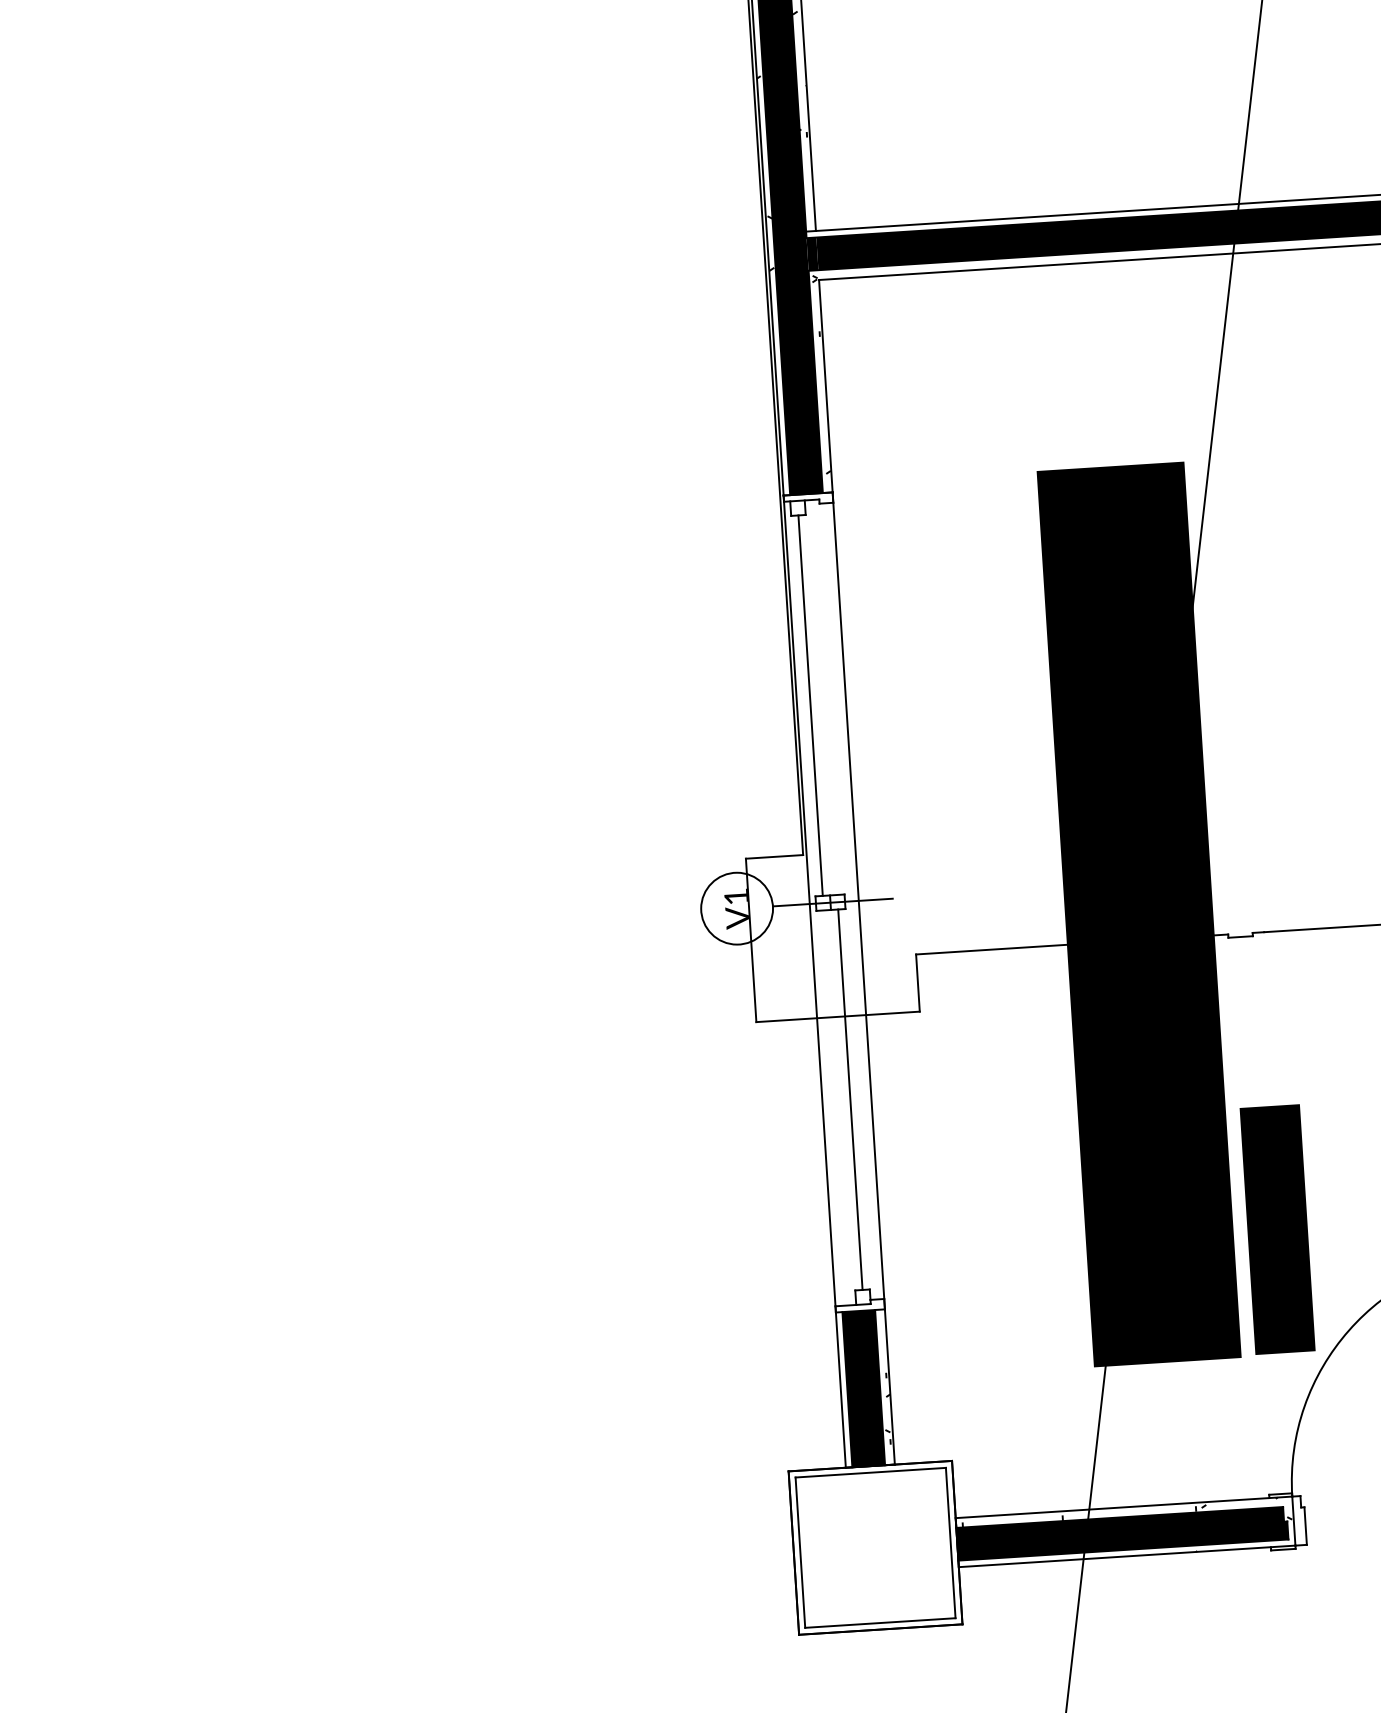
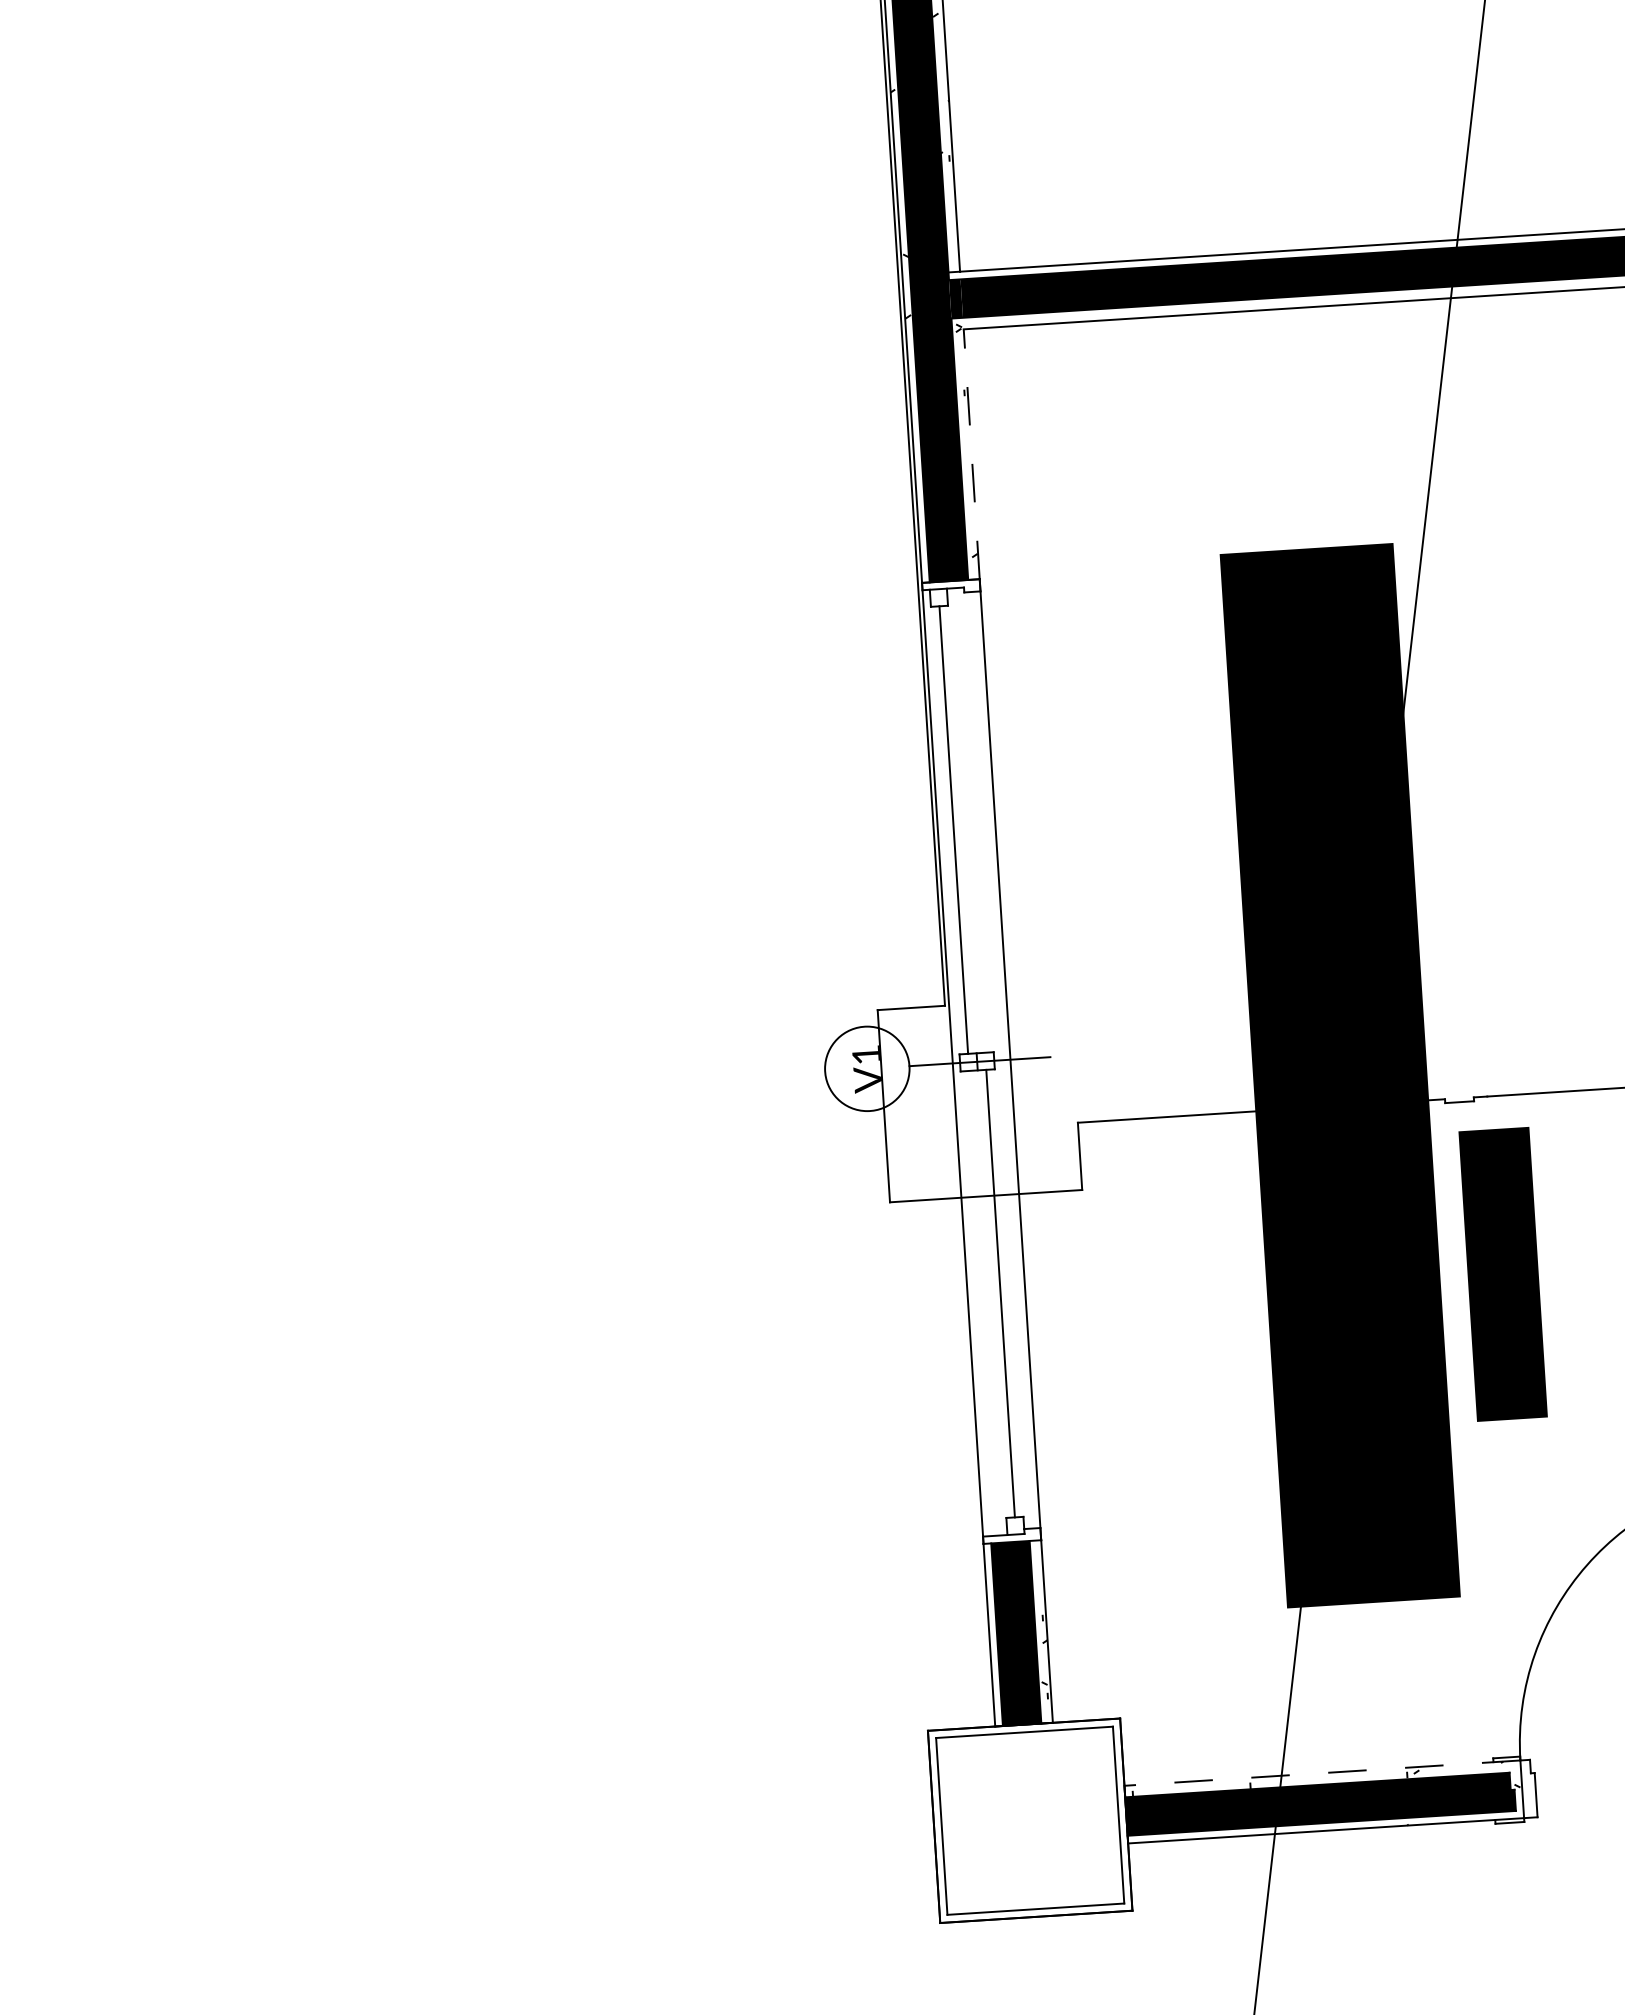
line: (825, 385) -> (971, 453), solid -> dashed
text: (1277, 1229) -> (1502, 1274), moved
line: (1123, 1507) -> (1321, 1773), solid -> dashed

